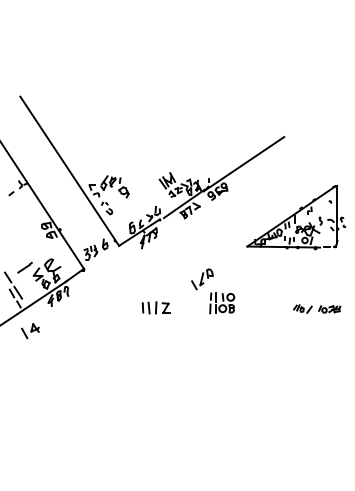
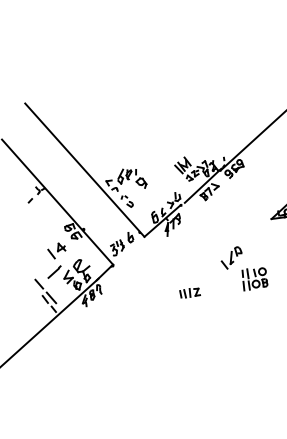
part: (155, 307) -> (189, 292), size x0.71
part: (30, 331) -> (57, 251), moved

